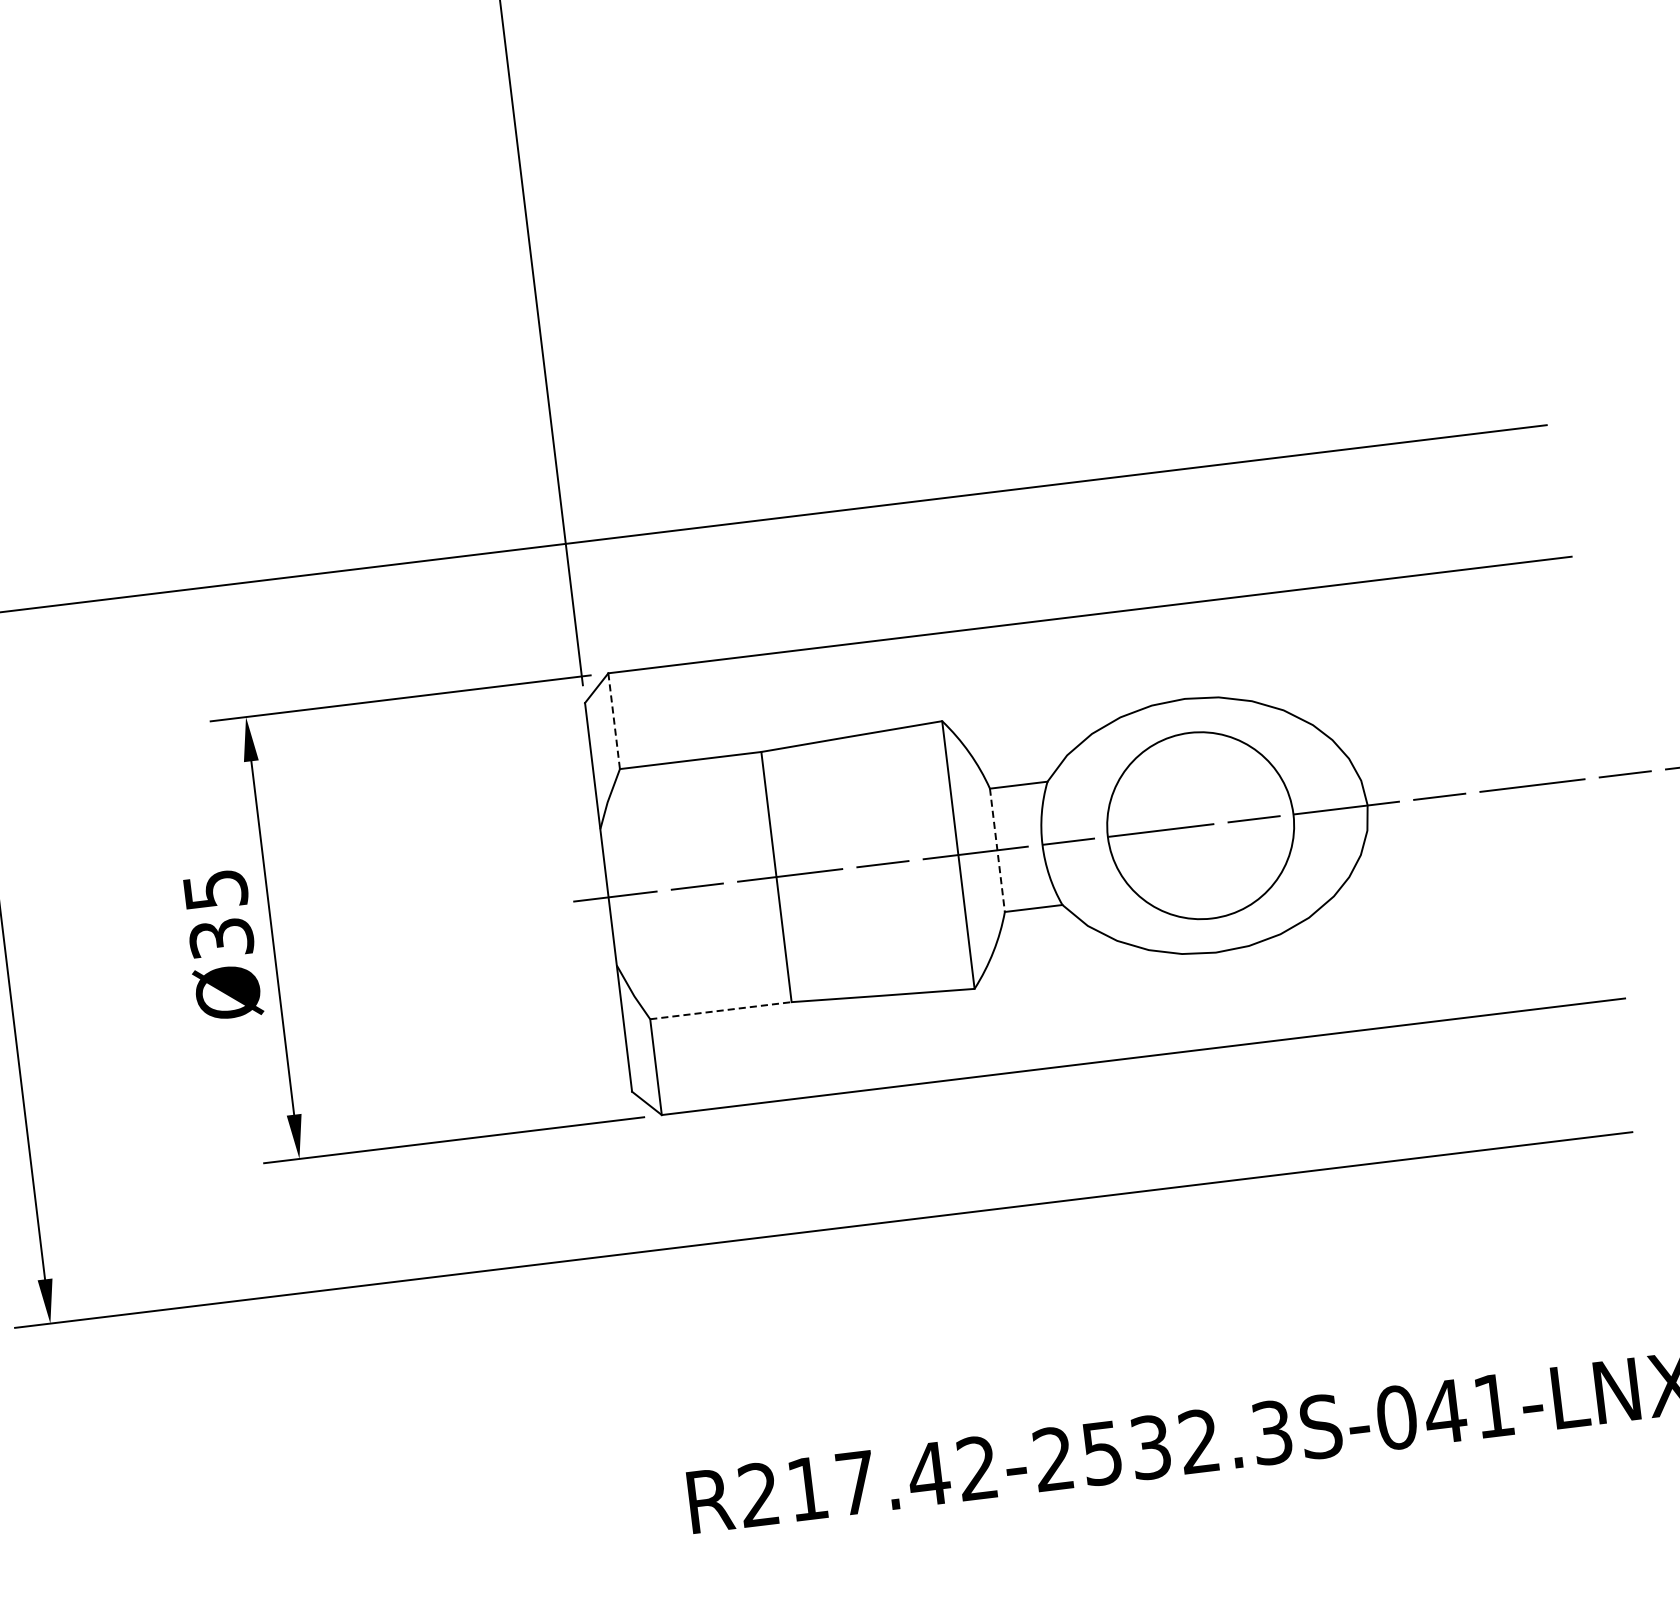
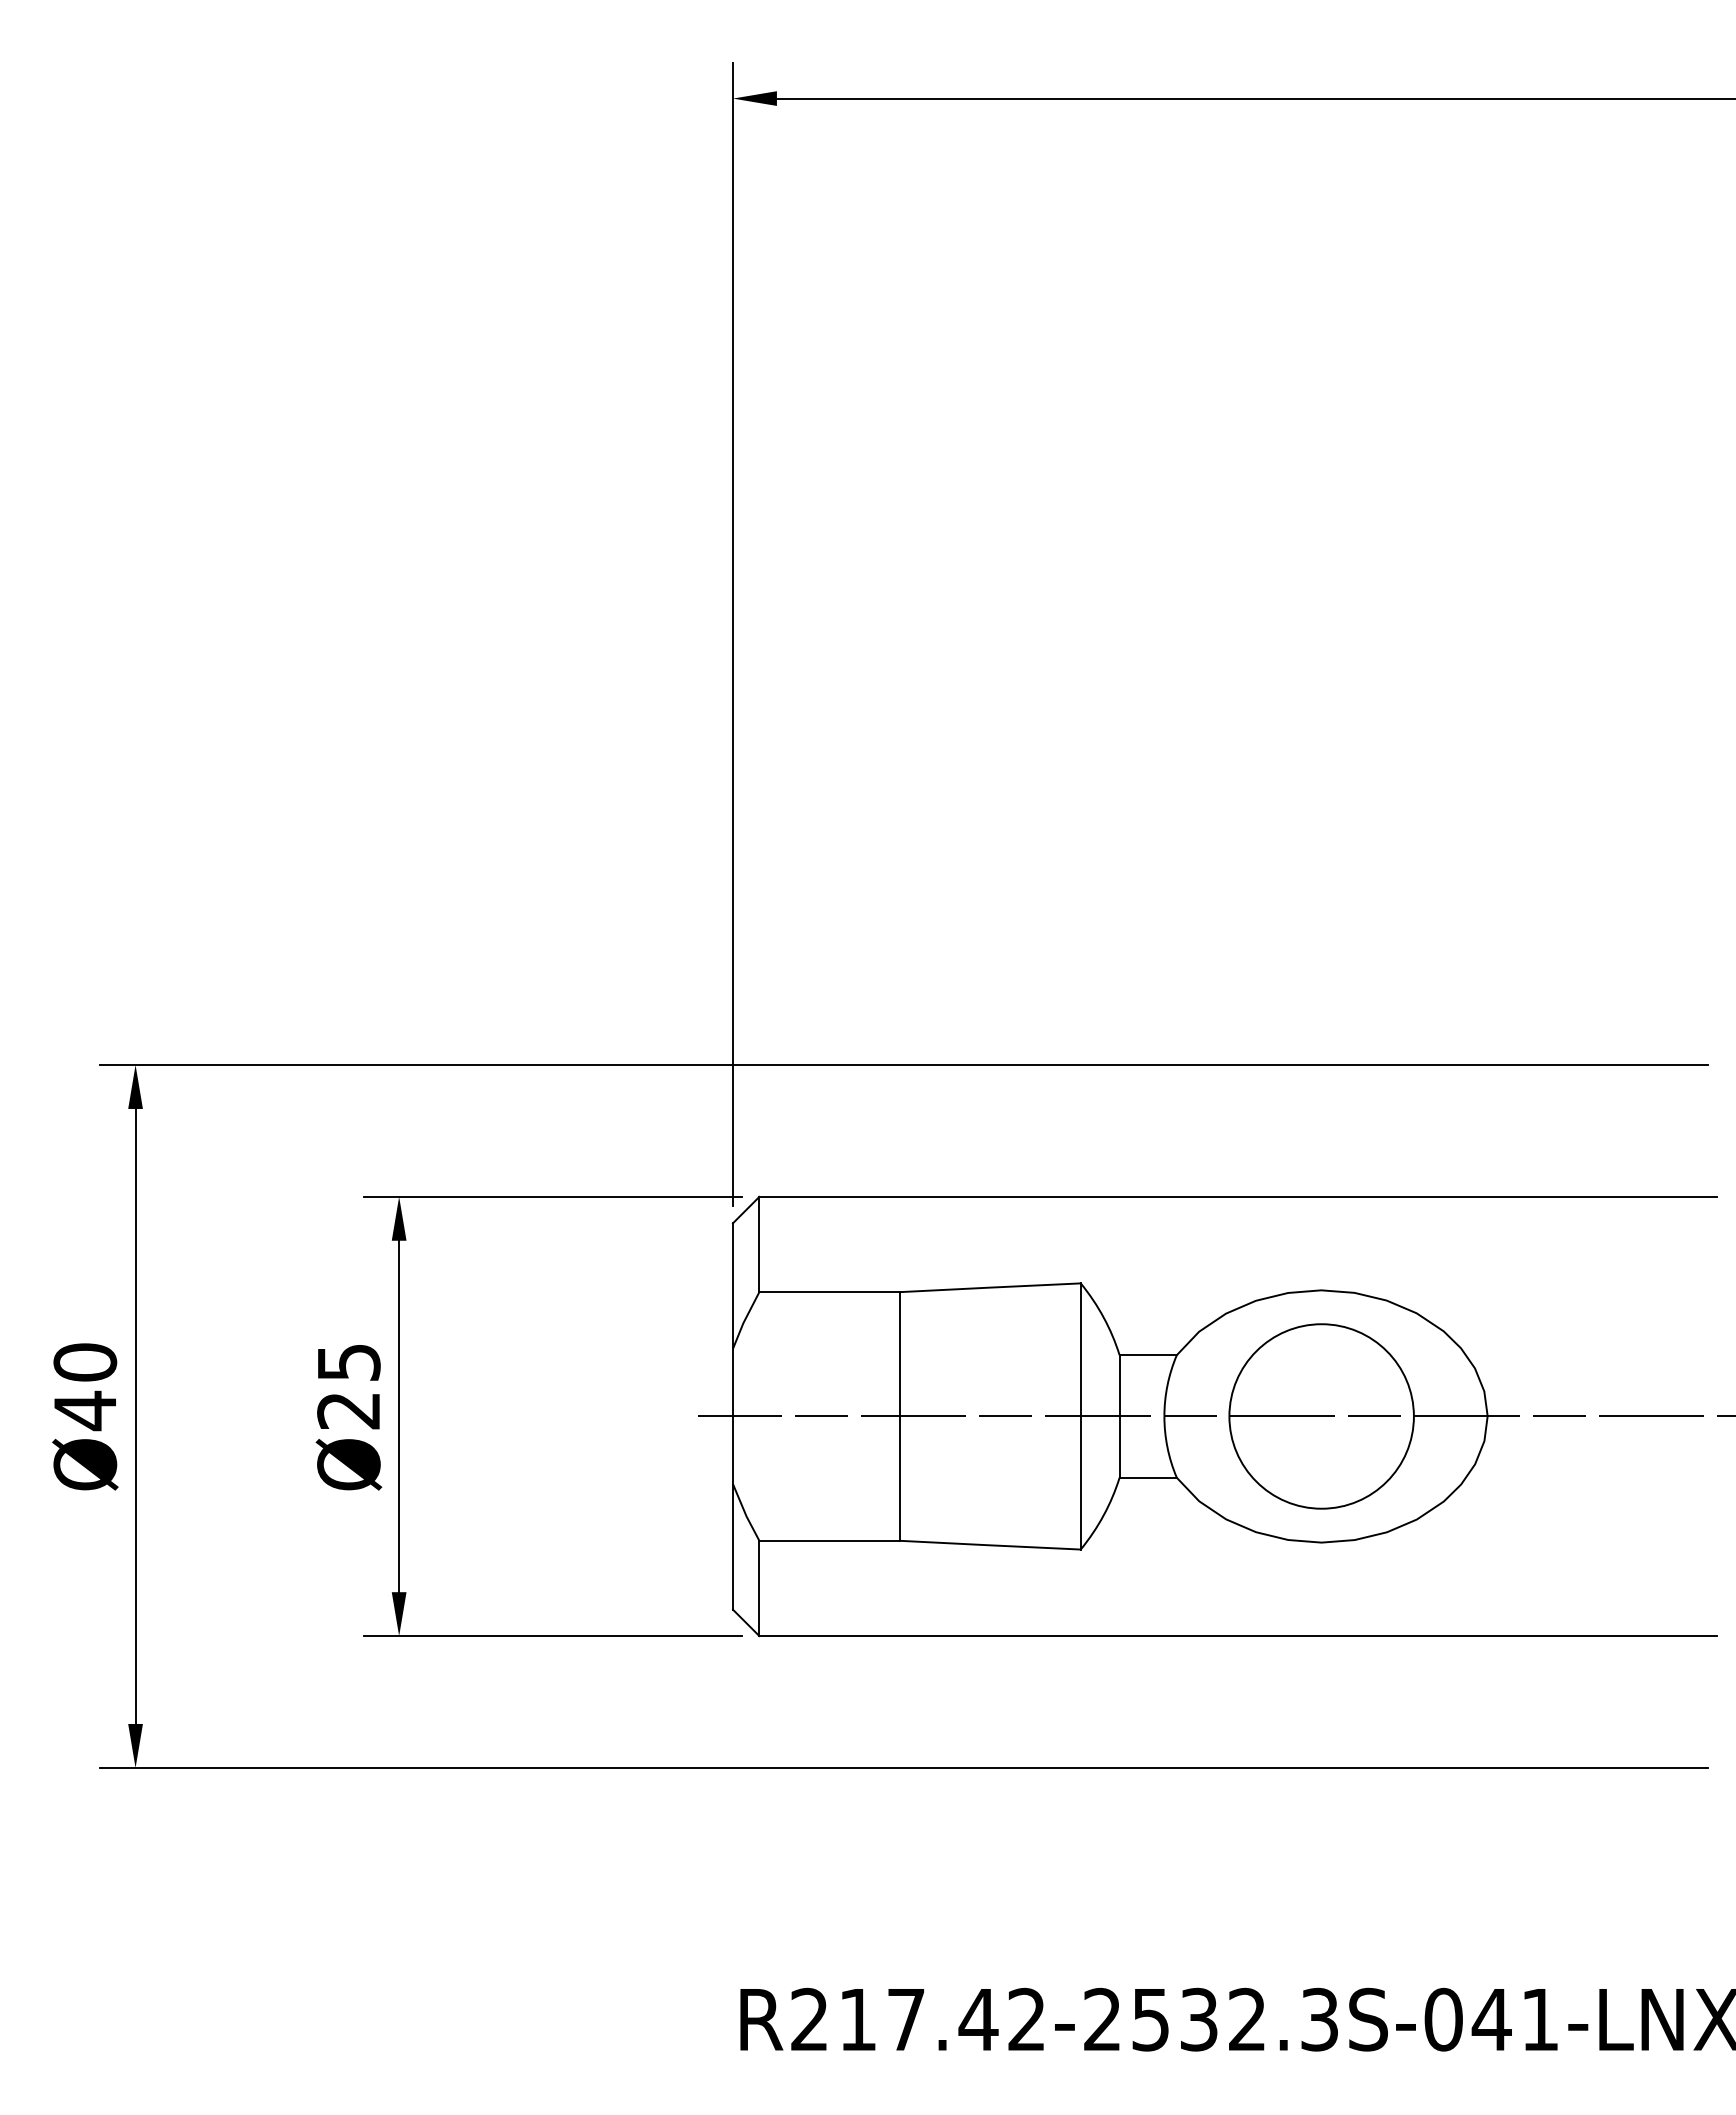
line: (614, 721) -> (759, 1244), dashed -> solid
line: (997, 850) -> (1119, 1416), dashed -> solid
text: (221, 938) -> (348, 1410), Ø35 -> Ø25
line: (721, 1010) -> (830, 1540), dashed -> solid

